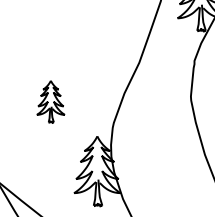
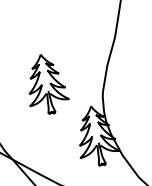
part: (50, 101) -> (45, 84), size x1.67

